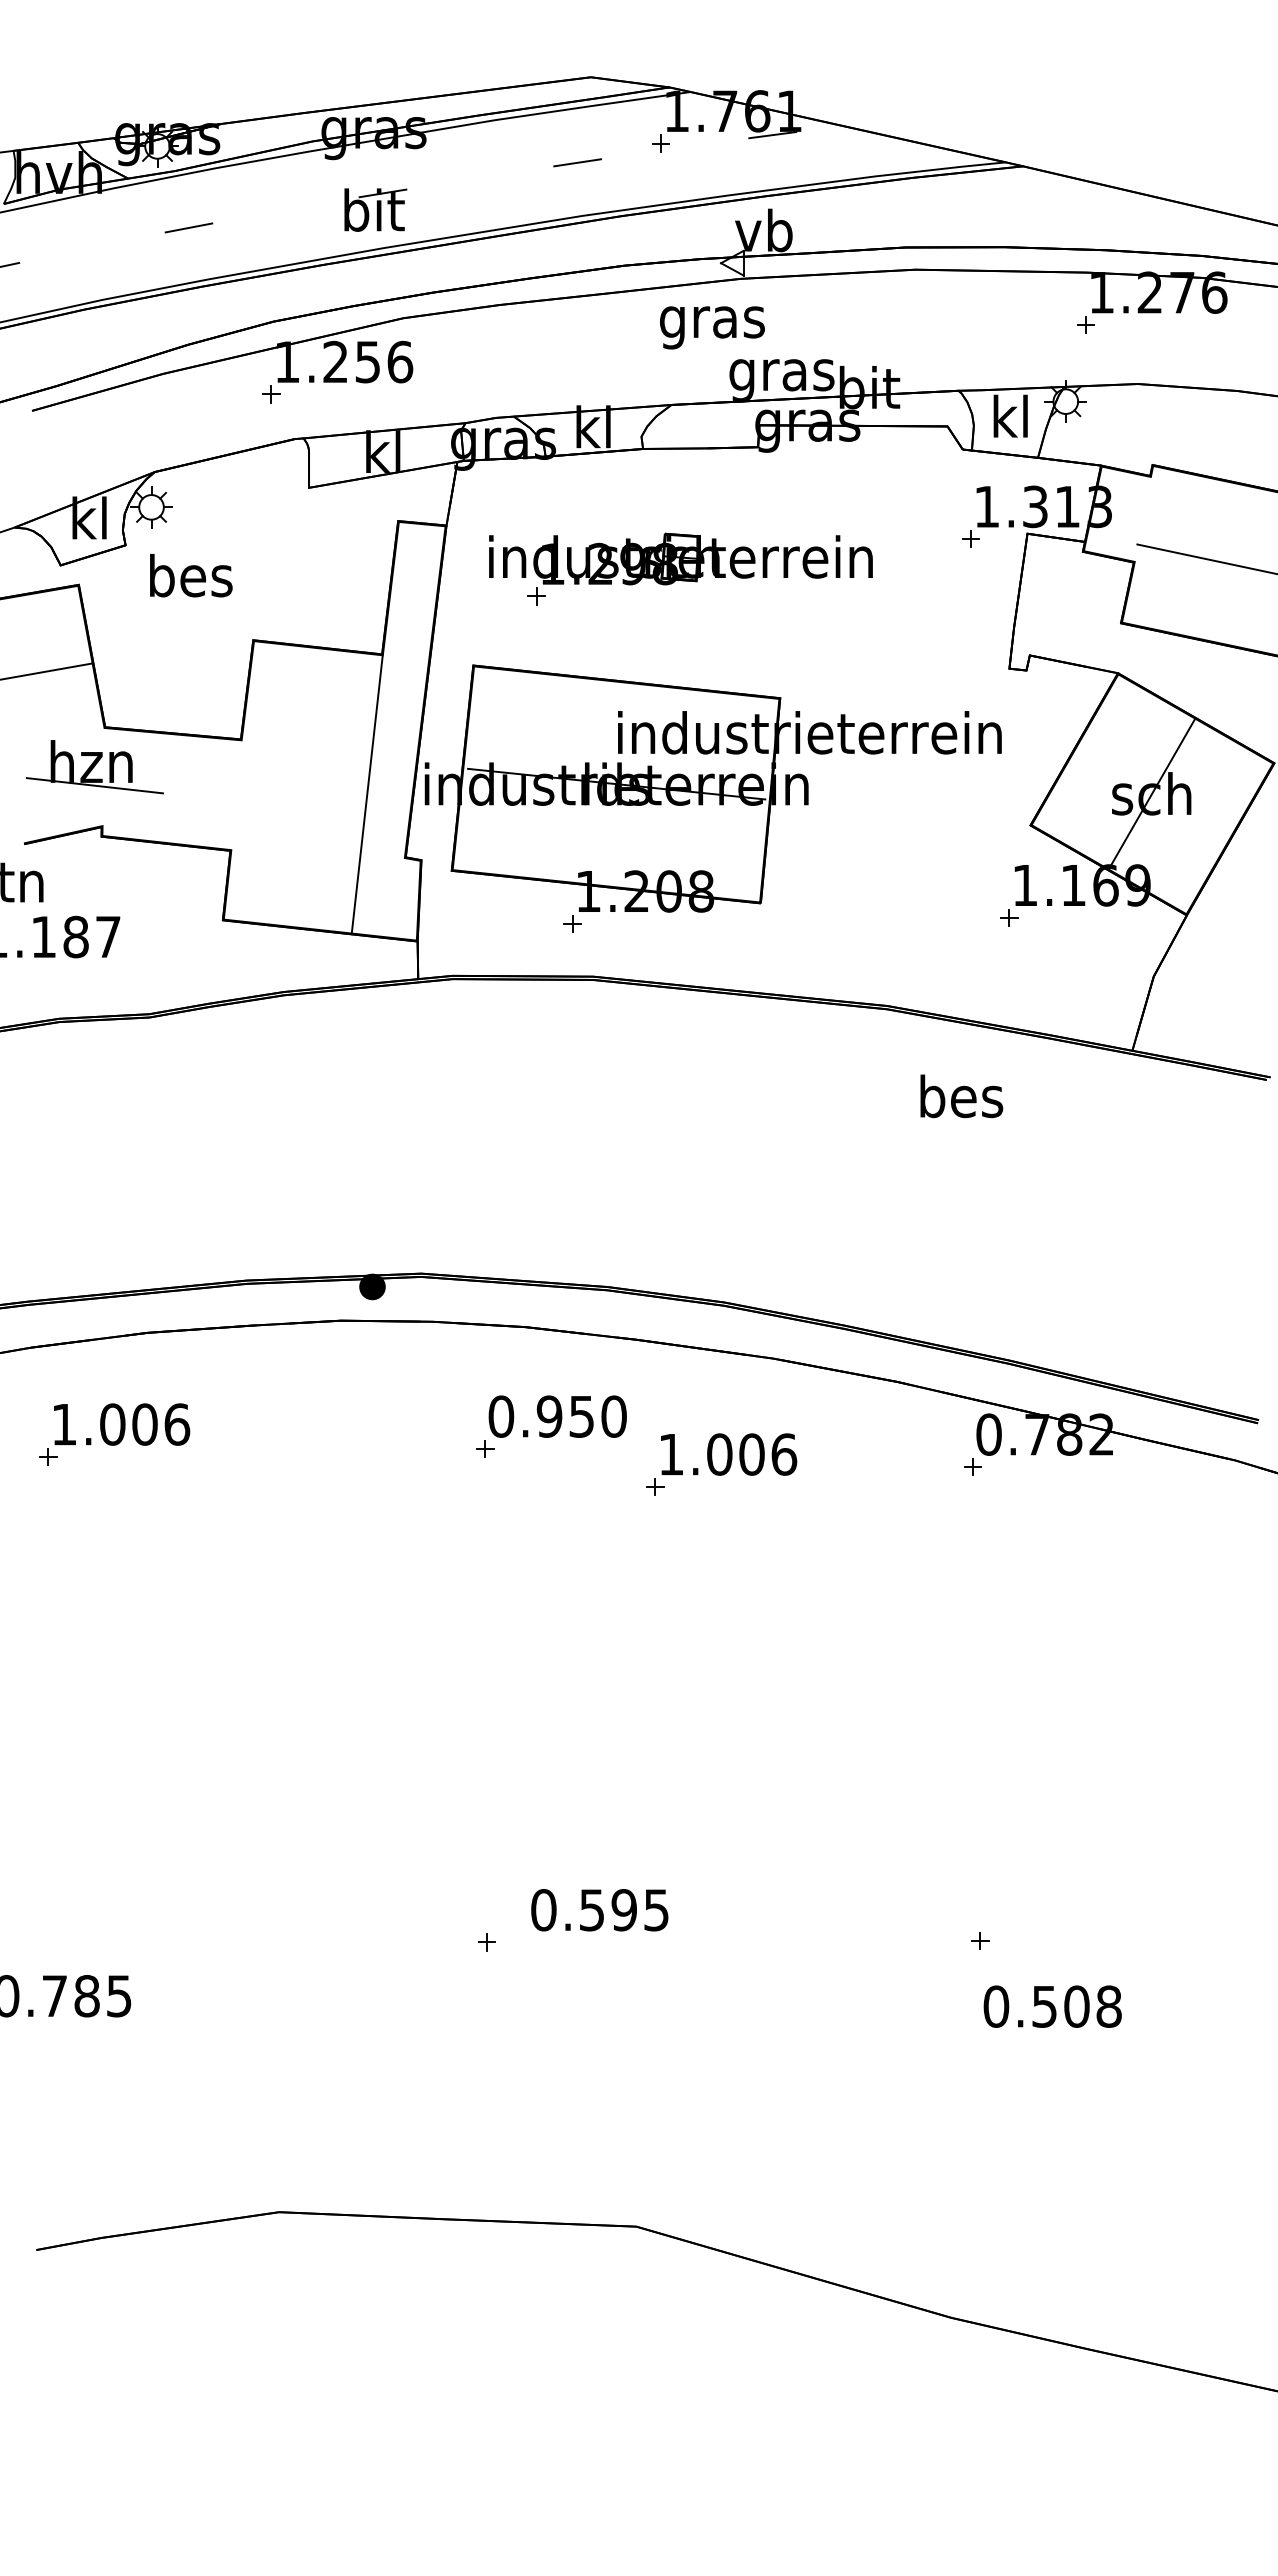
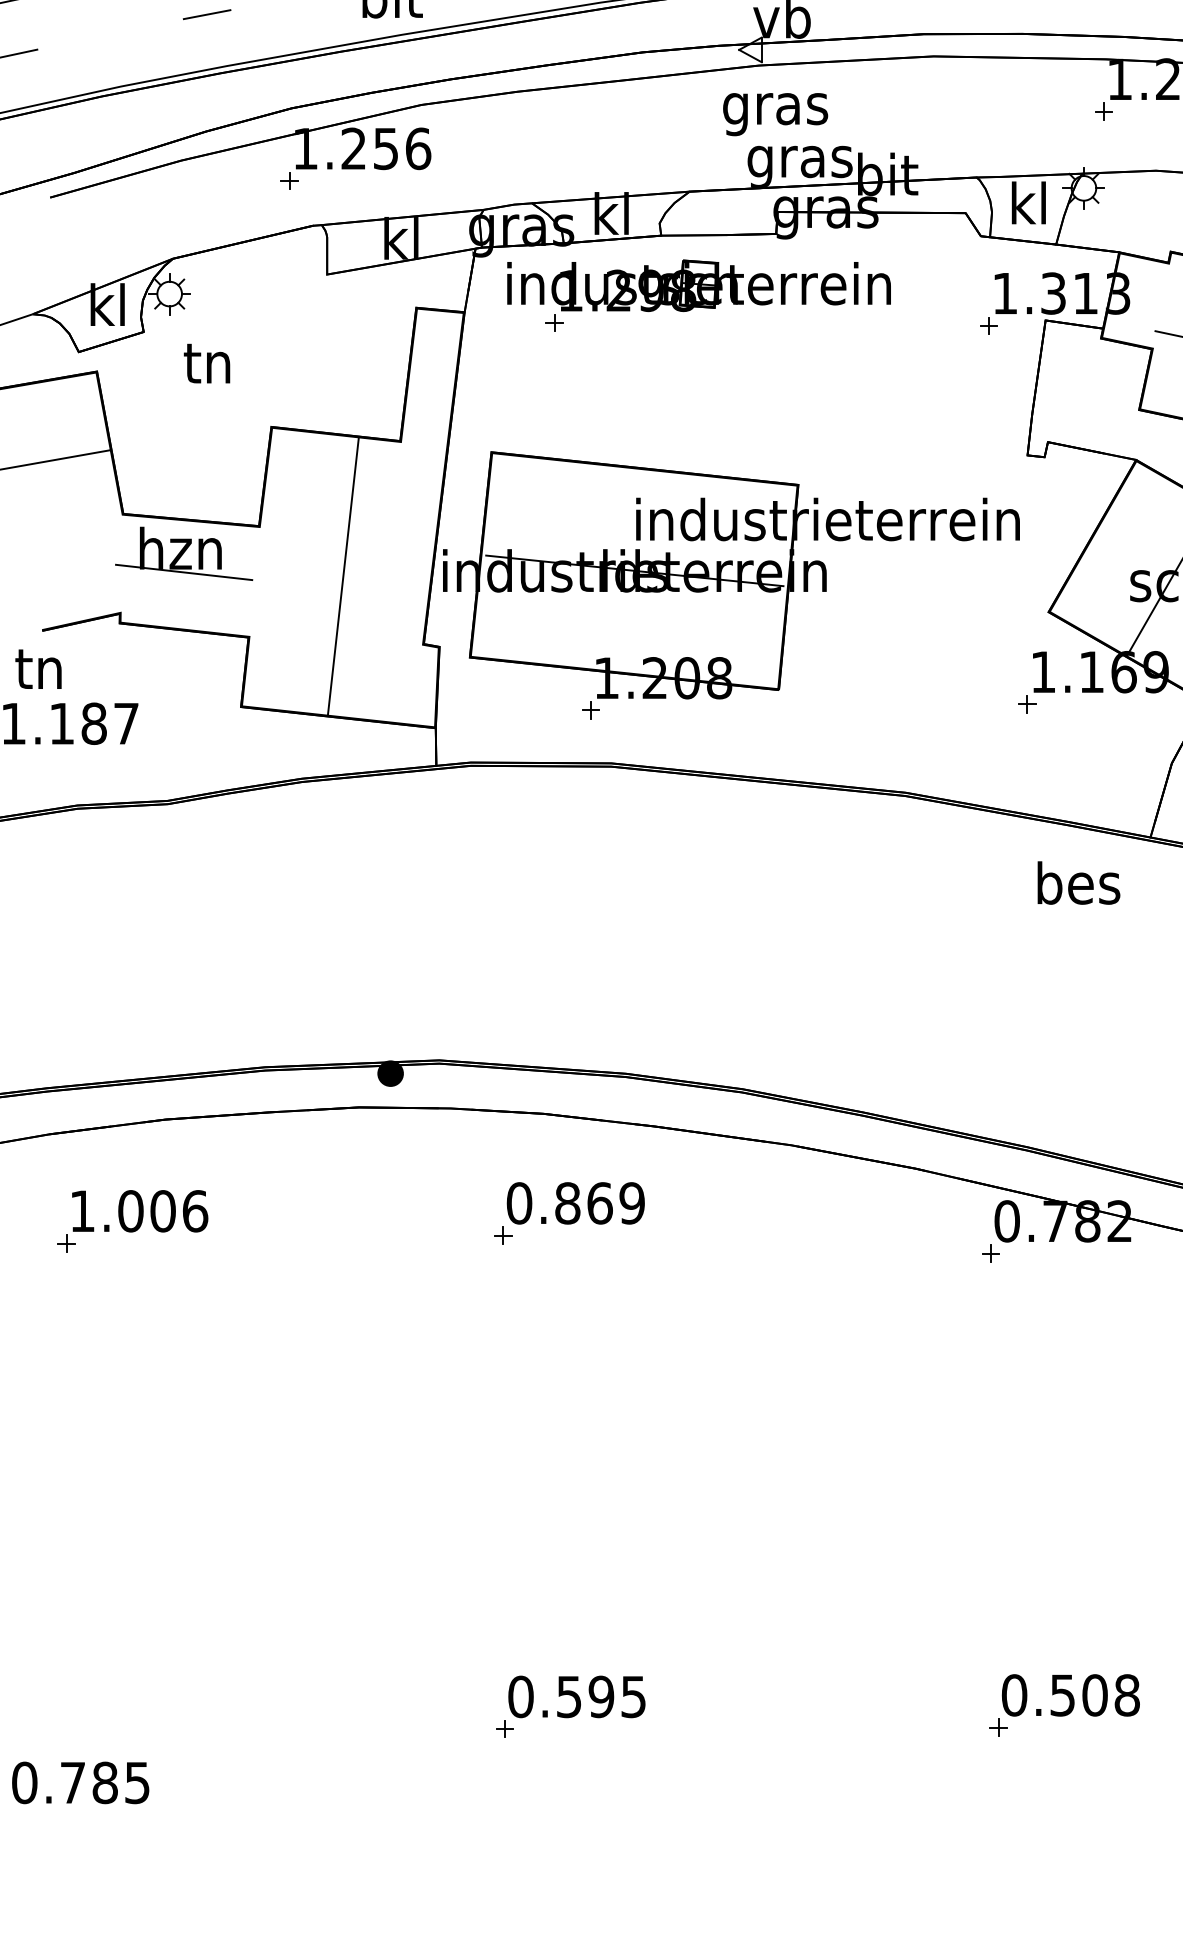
text: (712, 327) -> (775, 114), moved
part: (680, 568) -> (698, 295), moved
text: (191, 575) -> (209, 362), bes -> tn
part: (94, 767) -> (183, 554), moved
line: (366, 794) -> (342, 576), moved
text: (961, 1096) -> (1078, 883), moved
text: (581, 1416) -> (599, 1203), 0.950 -> 0.869
part: (721, 1464) -> (739, 1251), removed
text: (599, 1910) -> (576, 1697), moved
text: (1052, 2006) -> (1070, 1695), moved

